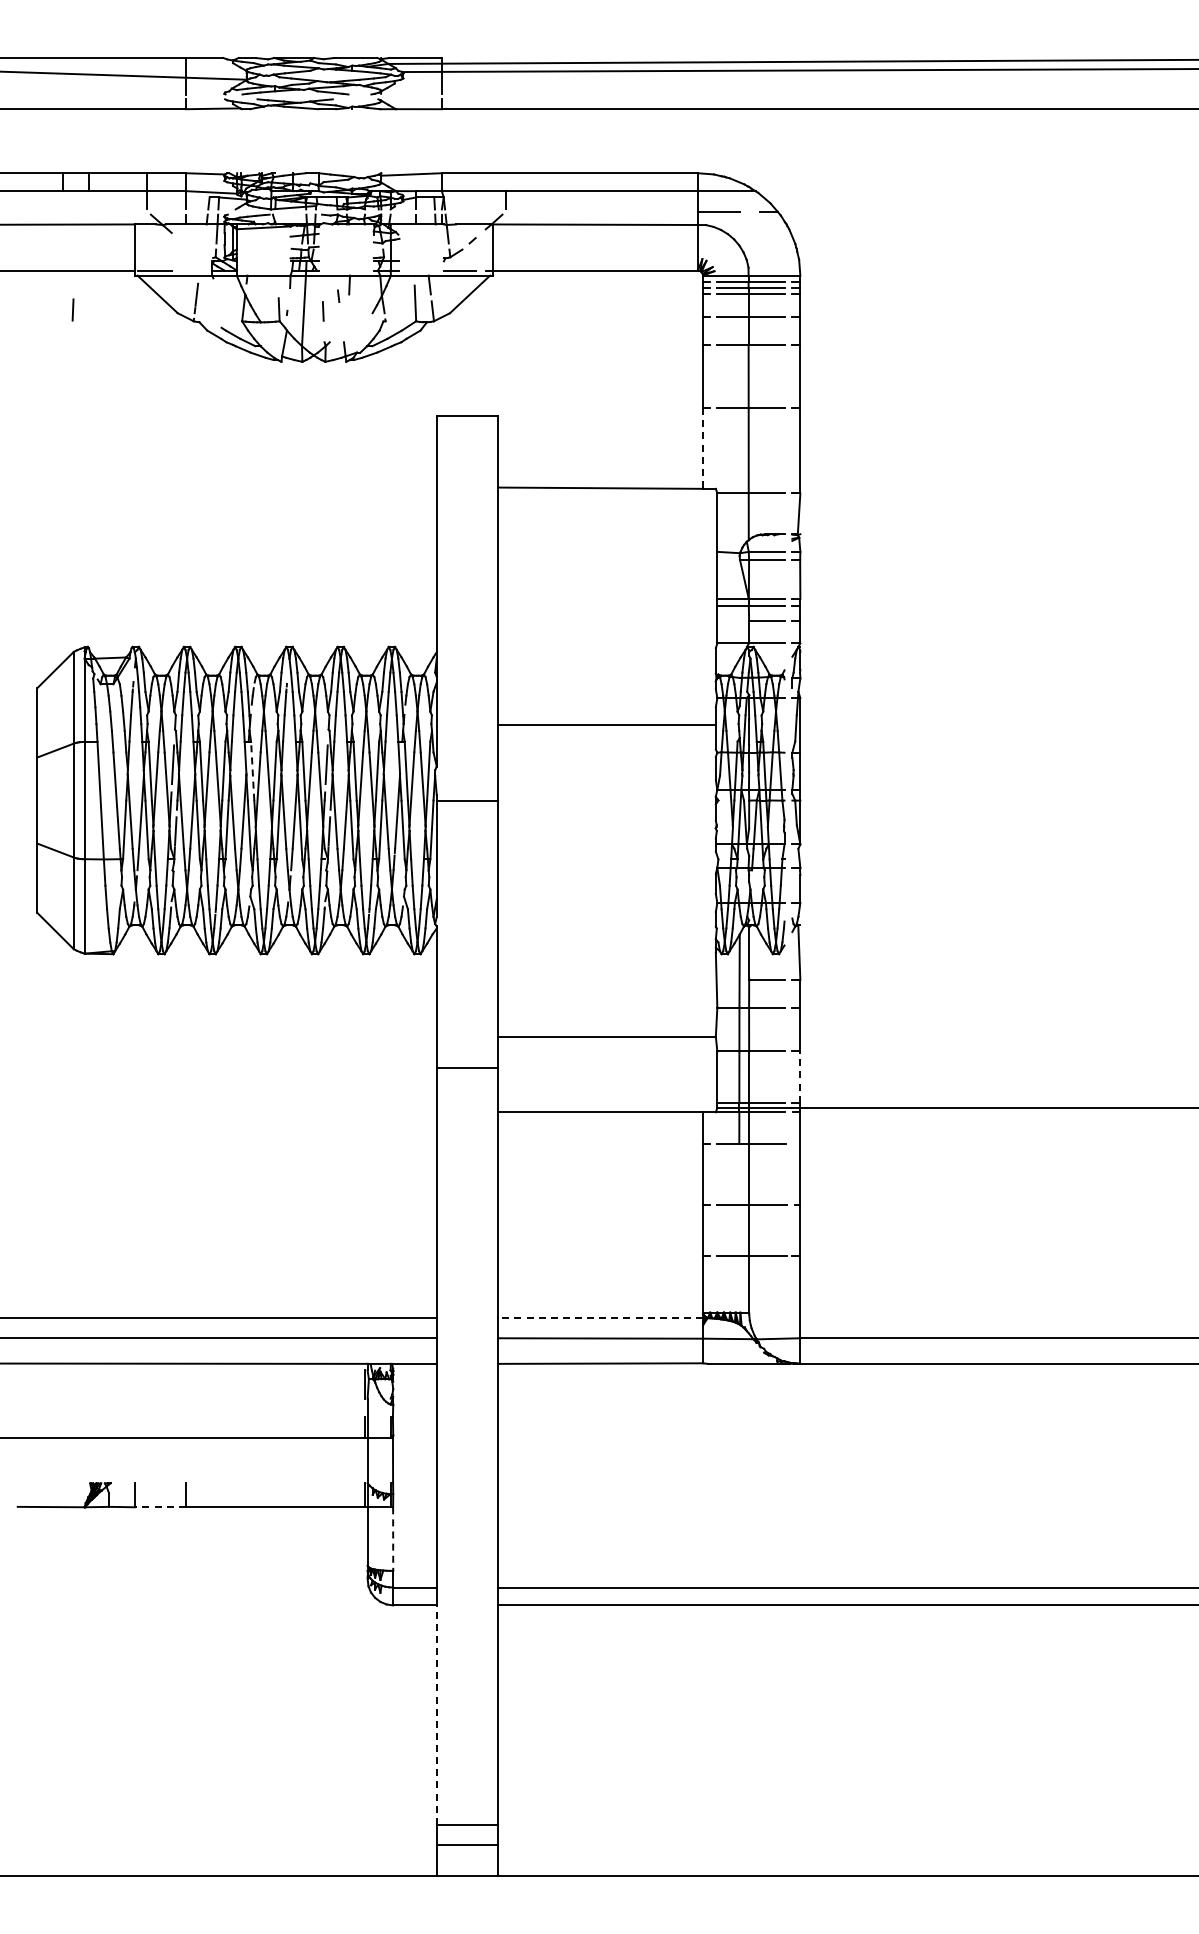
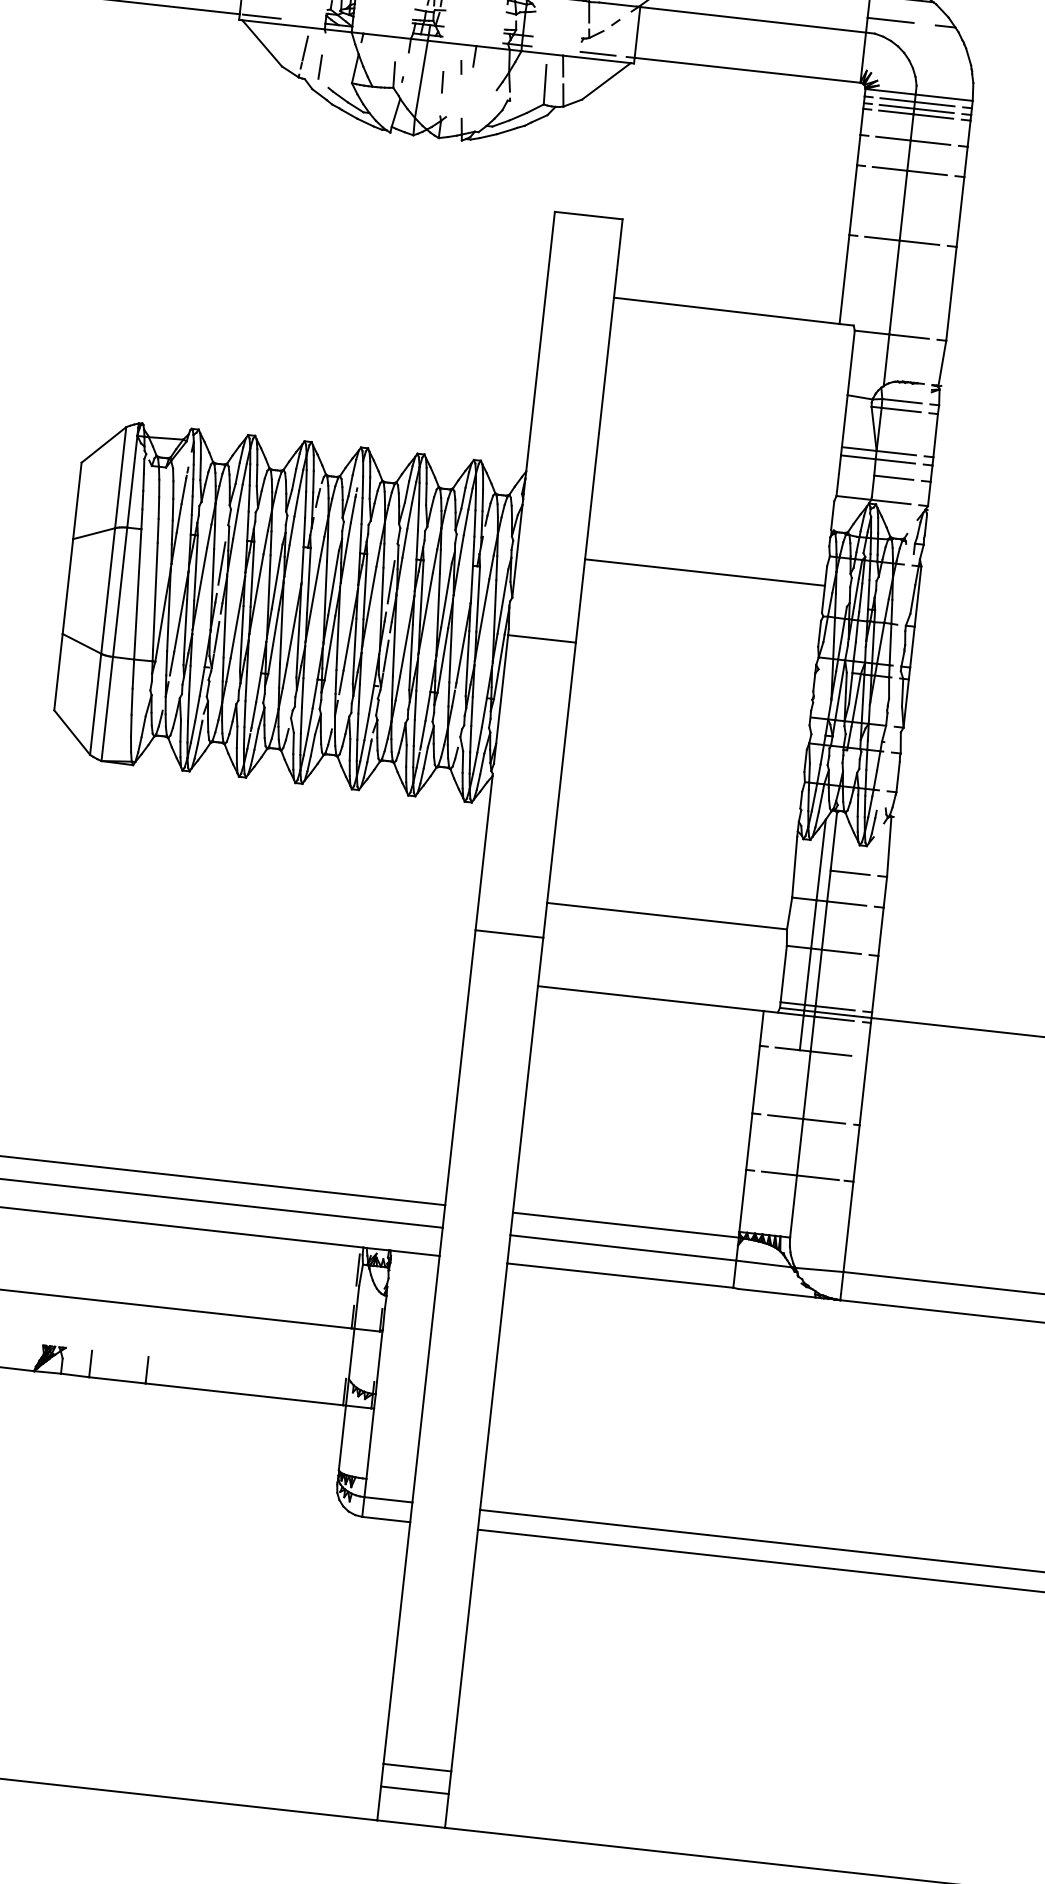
line: (72, 309) -> (319, 66), moved
line: (703, 448) -> (844, 279), dashed -> solid
line: (252, 770) -> (308, 579), dashed -> solid
line: (800, 1077) -> (875, 984), dashed -> solid
line: (600, 1317) -> (625, 1224), dashed -> solid
line: (160, 1507) -> (117, 1380), dashed -> solid
line: (393, 1539) -> (370, 1444), dashed -> solid
line: (436, 1715) -> (396, 1643), dashed -> solid

